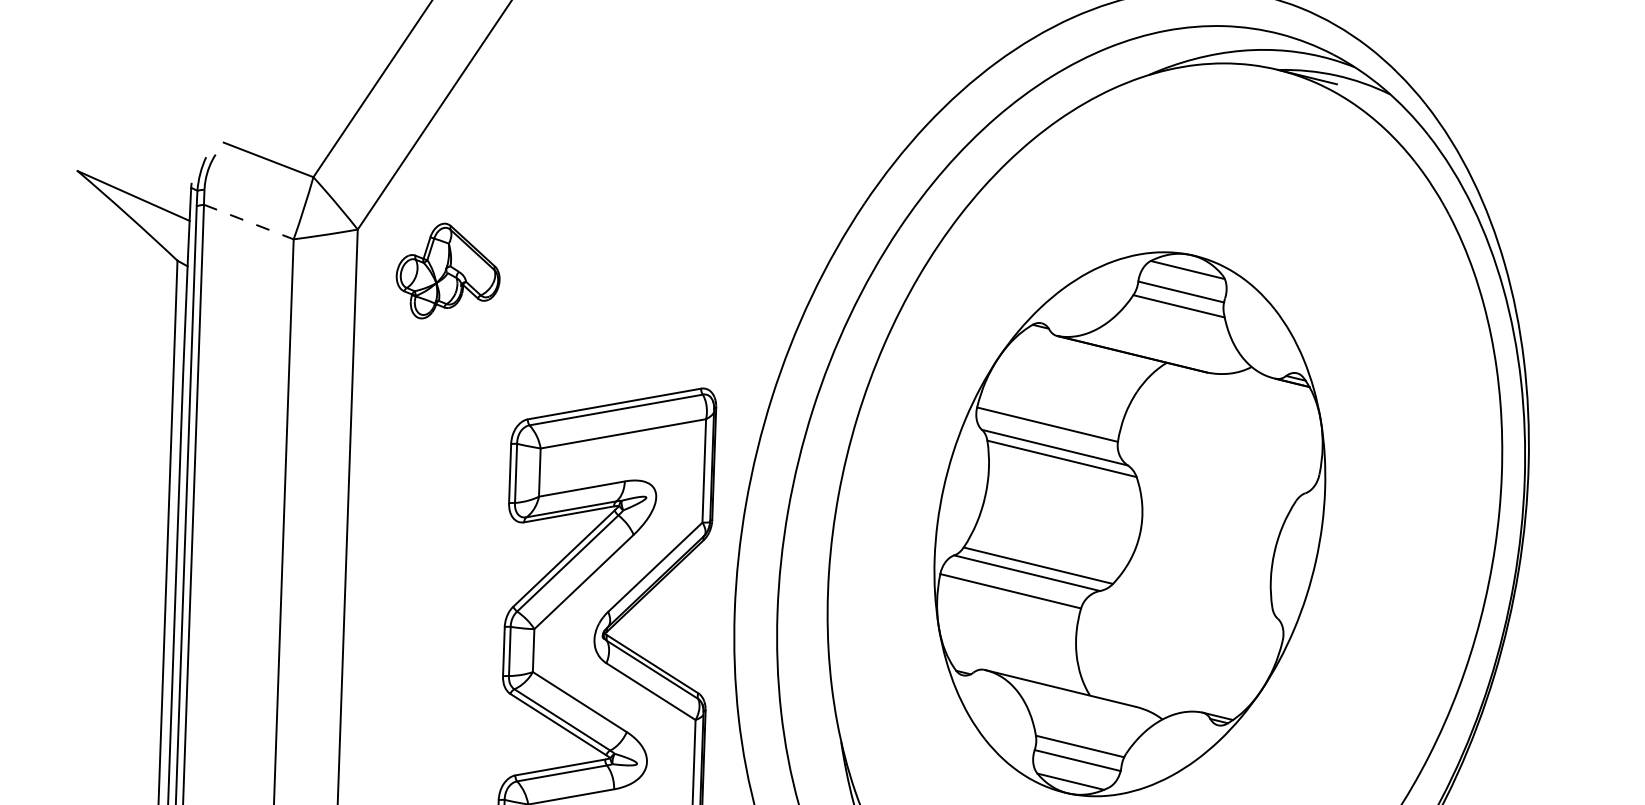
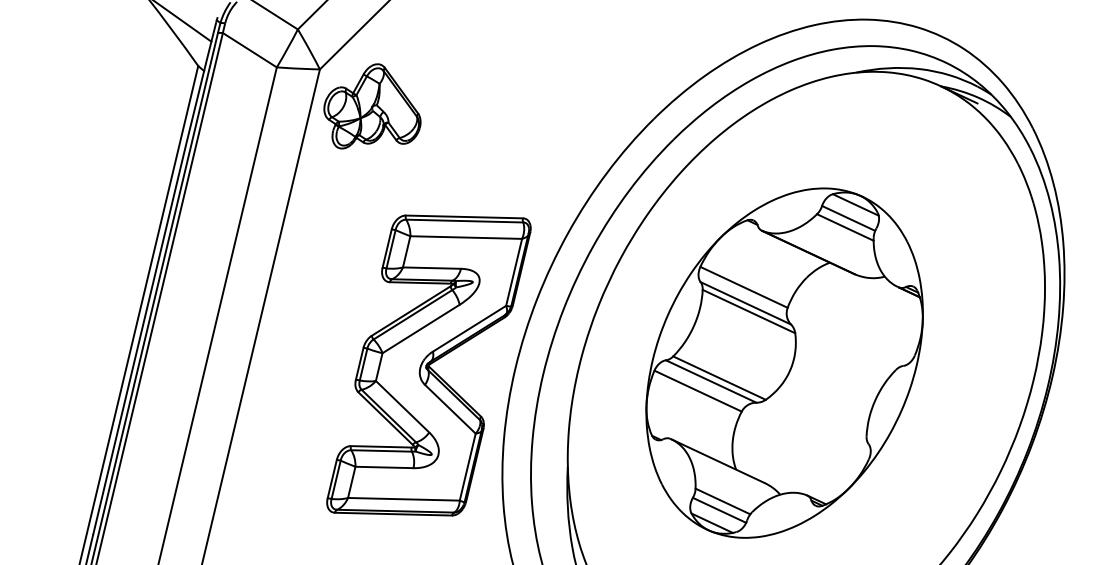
line: (248, 222) -> (249, 50), dashed -> solid
part: (446, 268) -> (372, 106), size x1.43

